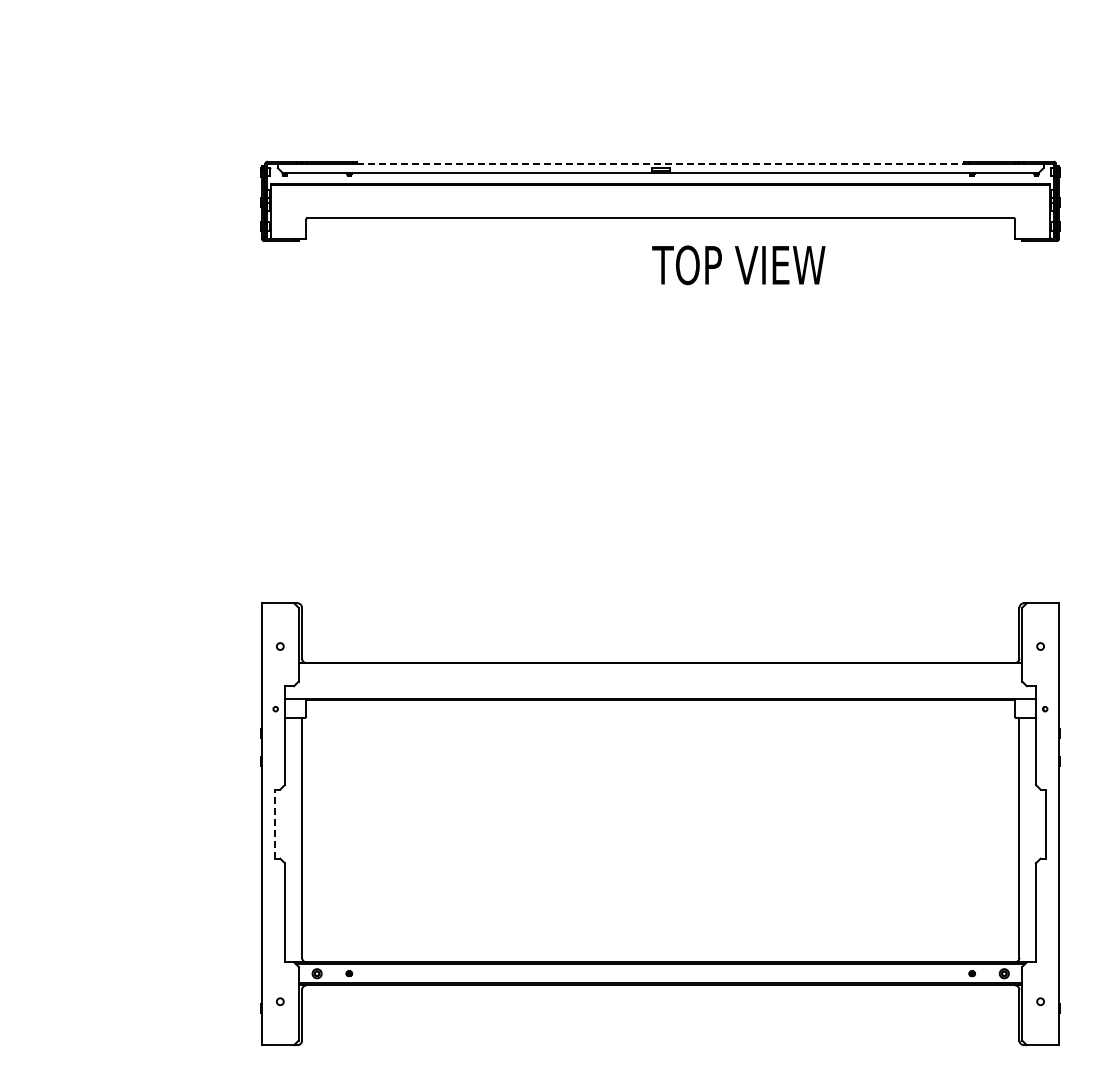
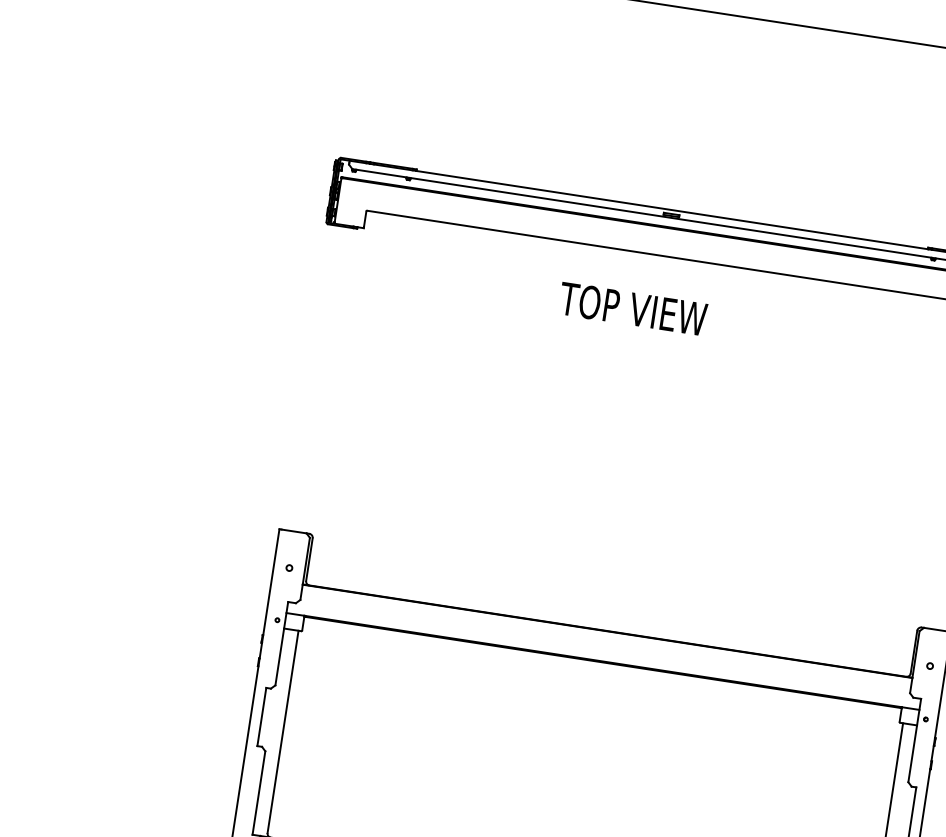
line: (661, 163) -> (672, 210), dashed -> solid
text: (738, 265) -> (632, 309), moved
line: (274, 824) -> (261, 717), dashed -> solid

